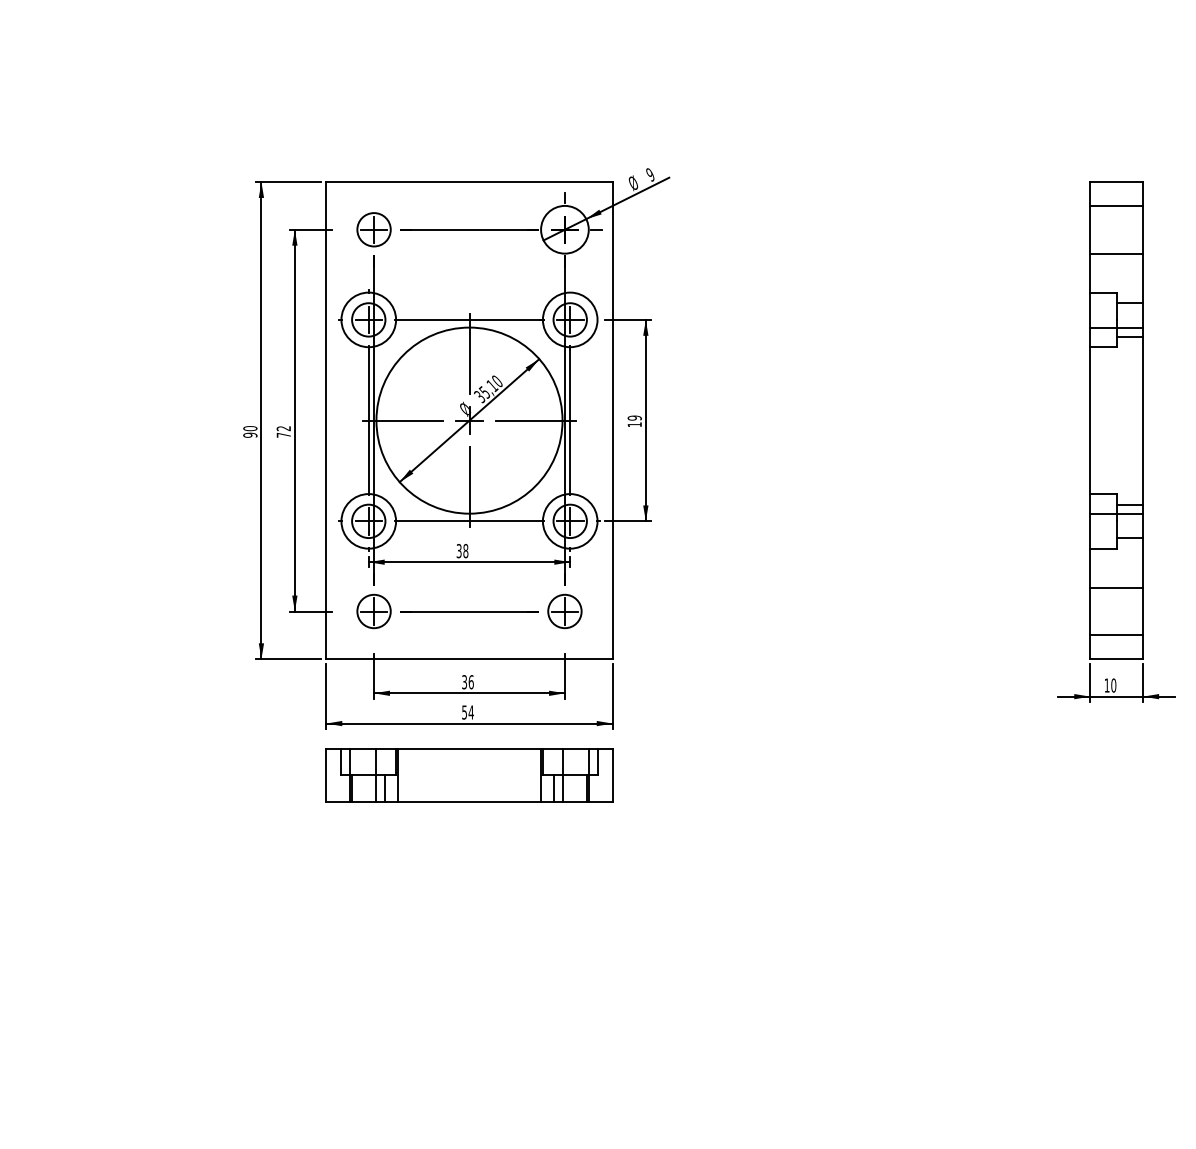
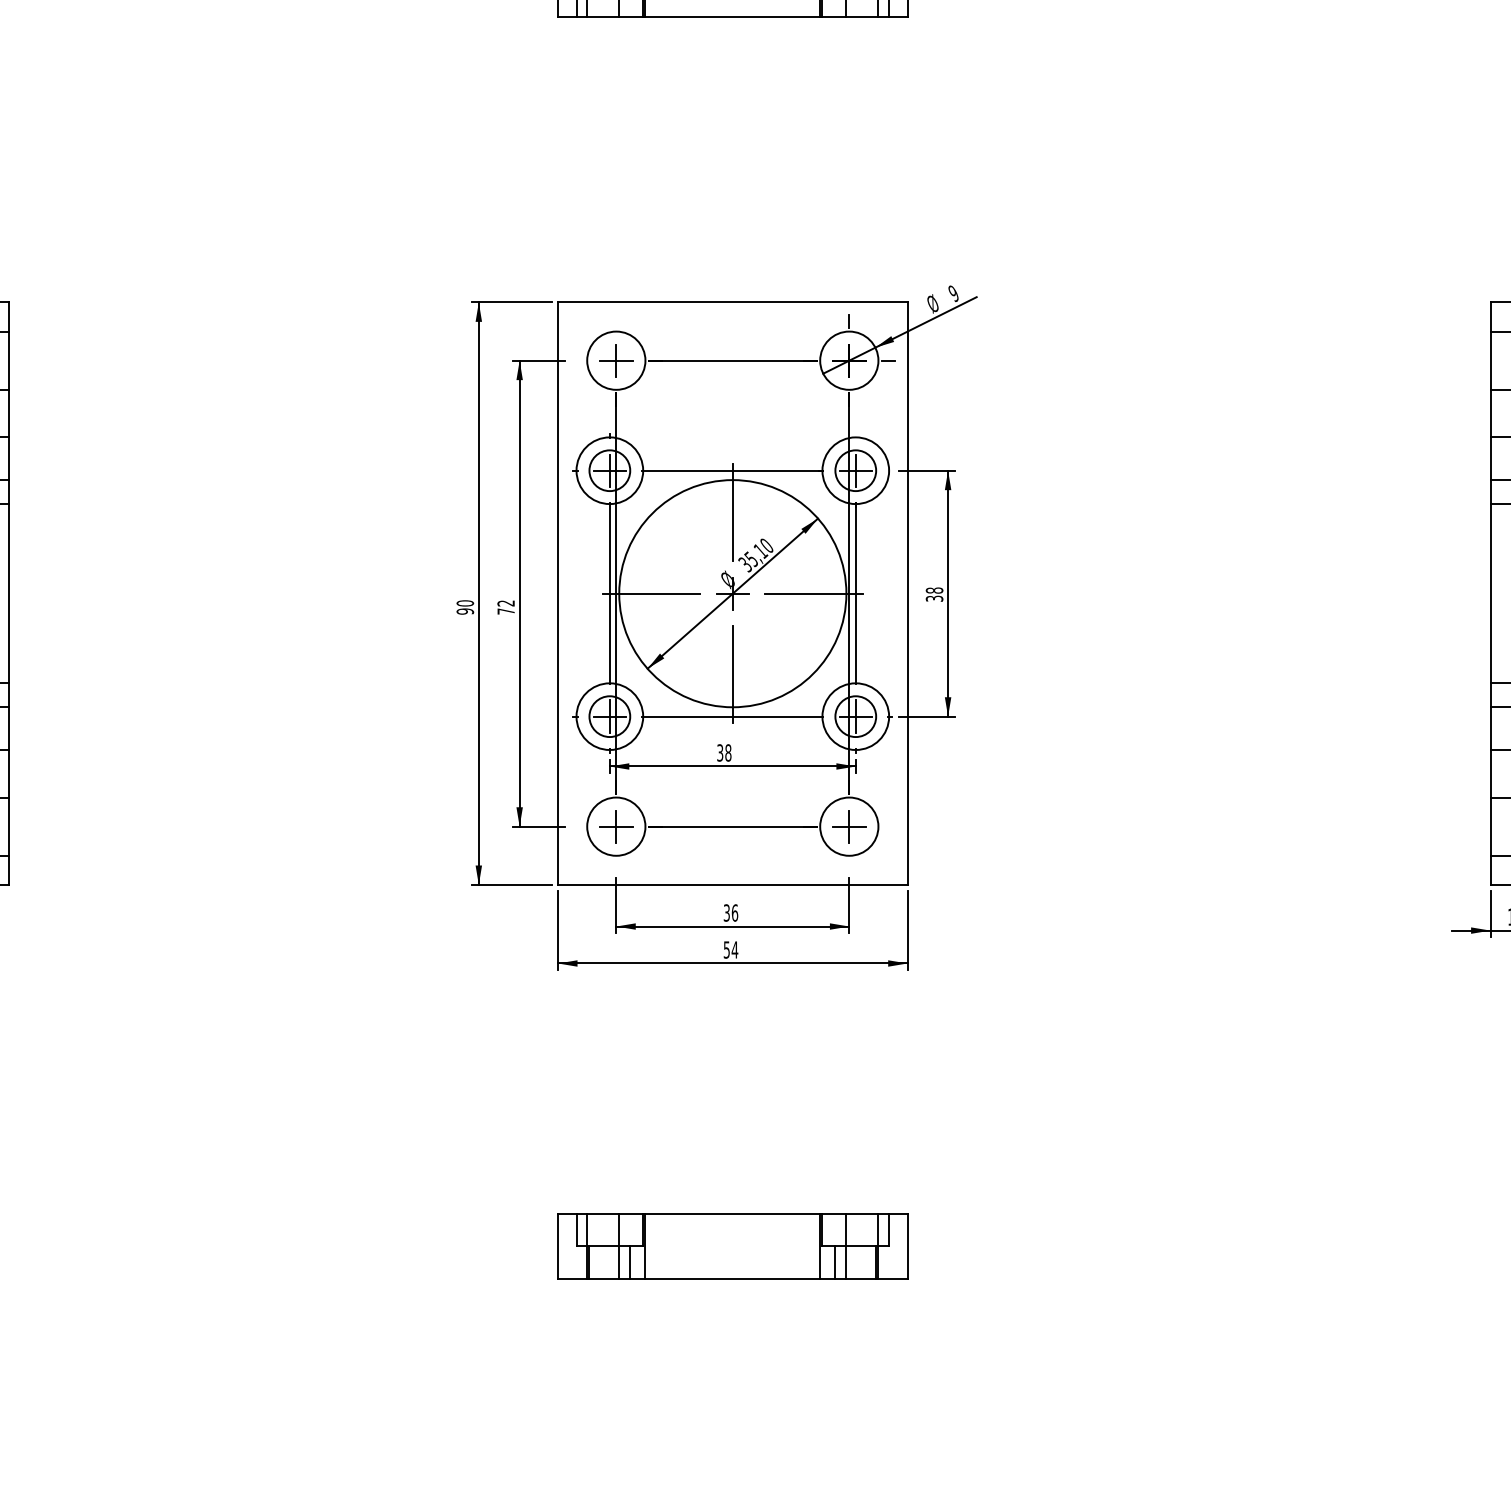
circle: (374, 229) -> (616, 360), size x1.43
text: (634, 421) -> (934, 594), 19 -> 38
circle: (374, 611) -> (616, 826), size x1.43
circle: (565, 611) -> (849, 826), size x1.43
part: (469, 775) -> (732, 1246), moved

